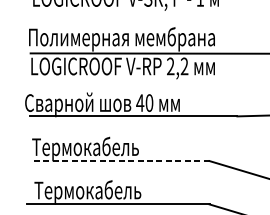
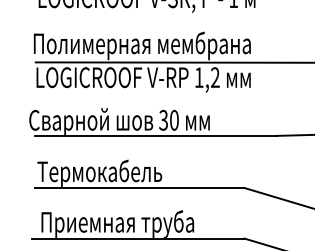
text: (170, 66) -> (198, 77), 2,2 -> 1,2
text: (140, 102) -> (163, 119), 40 -> 30
line: (119, 161) -> (139, 188), dashed -> solid
text: (100, 191) -> (117, 223), Термокабель -> Приемная труба

